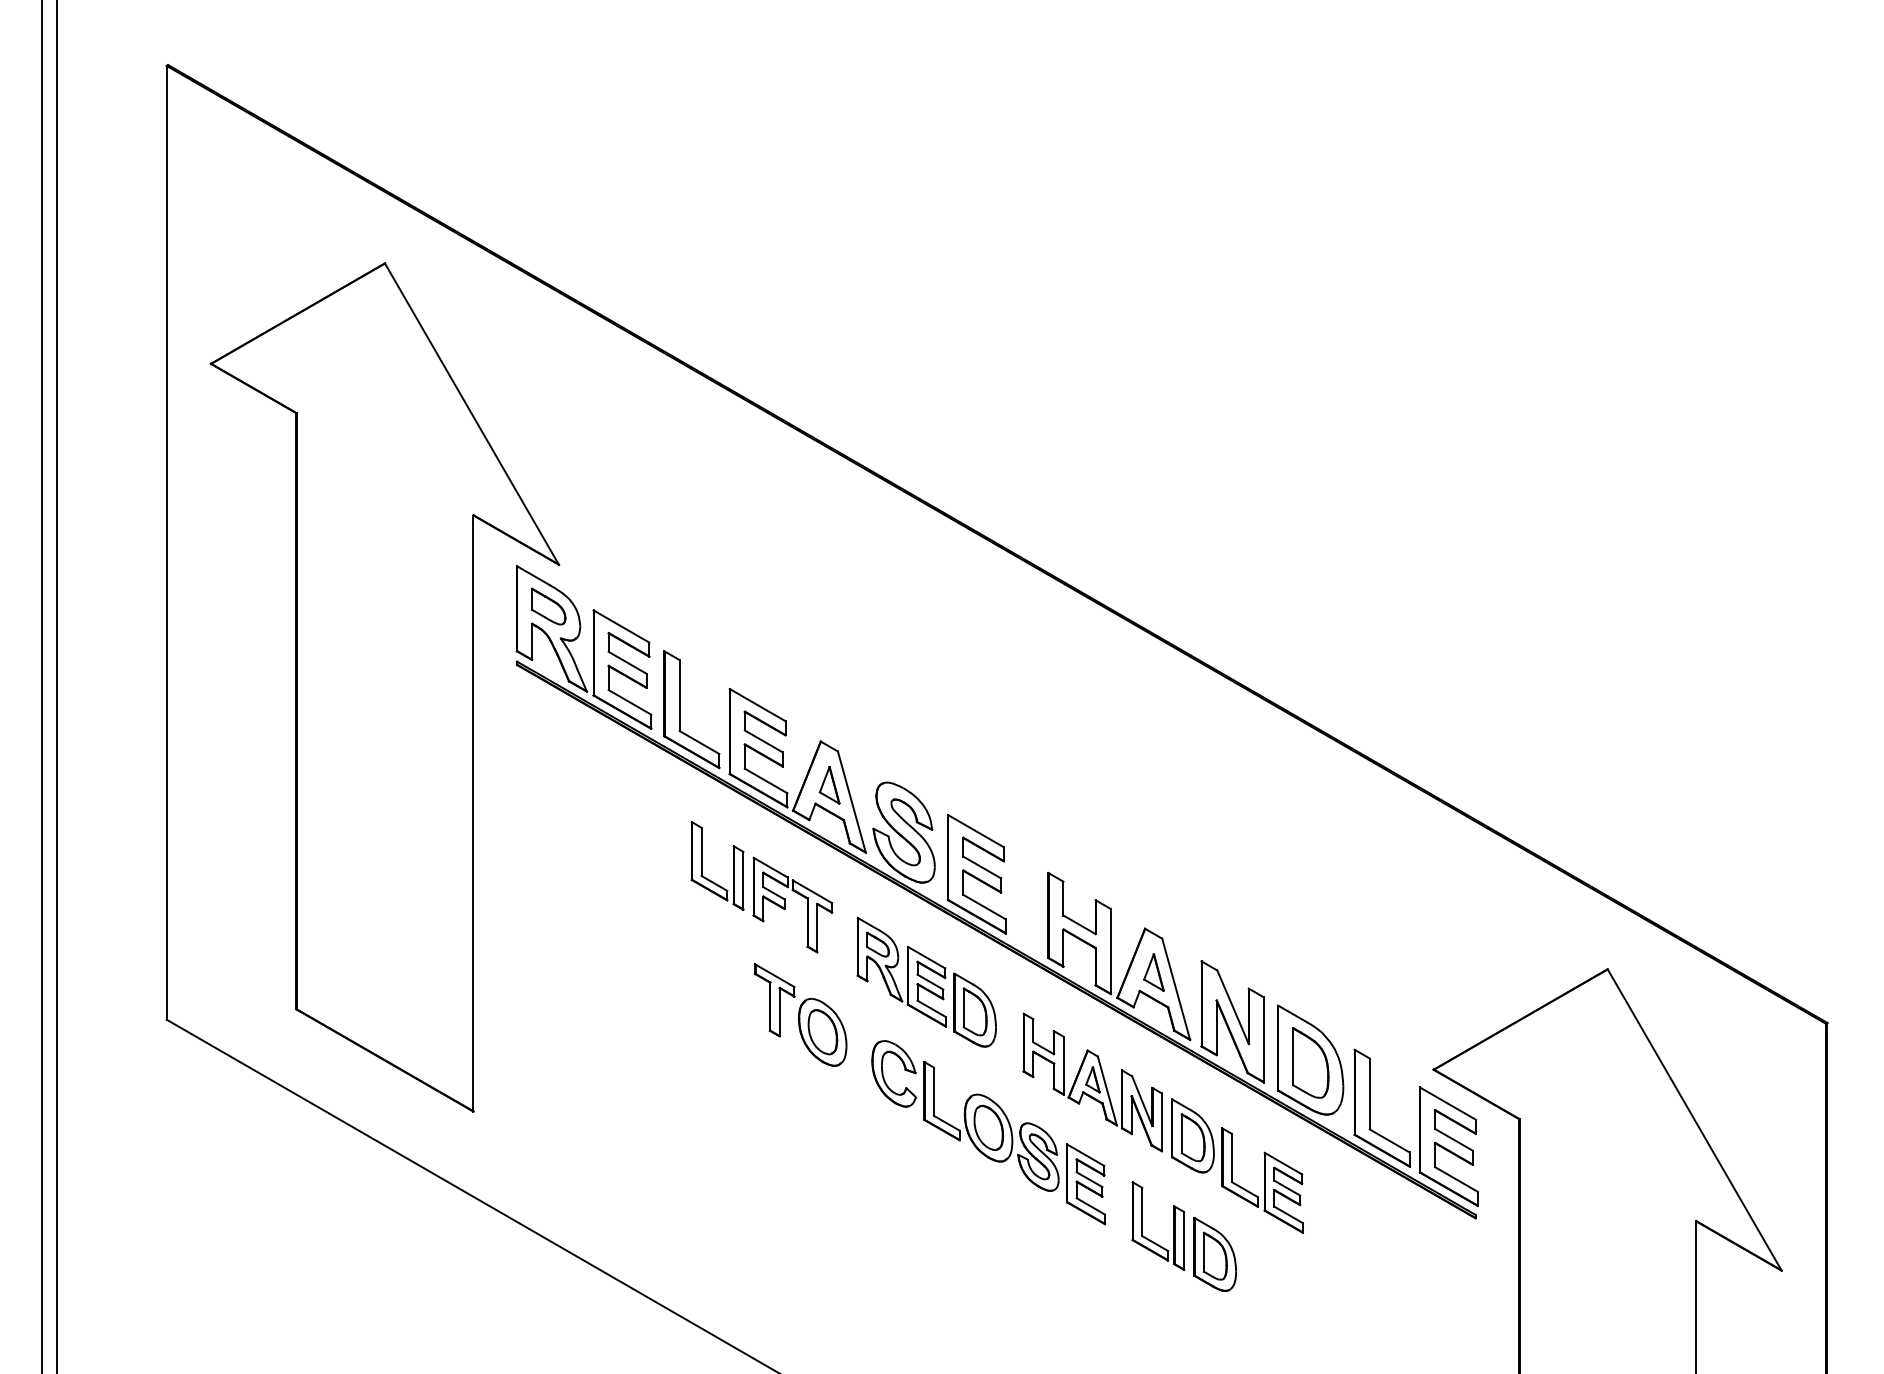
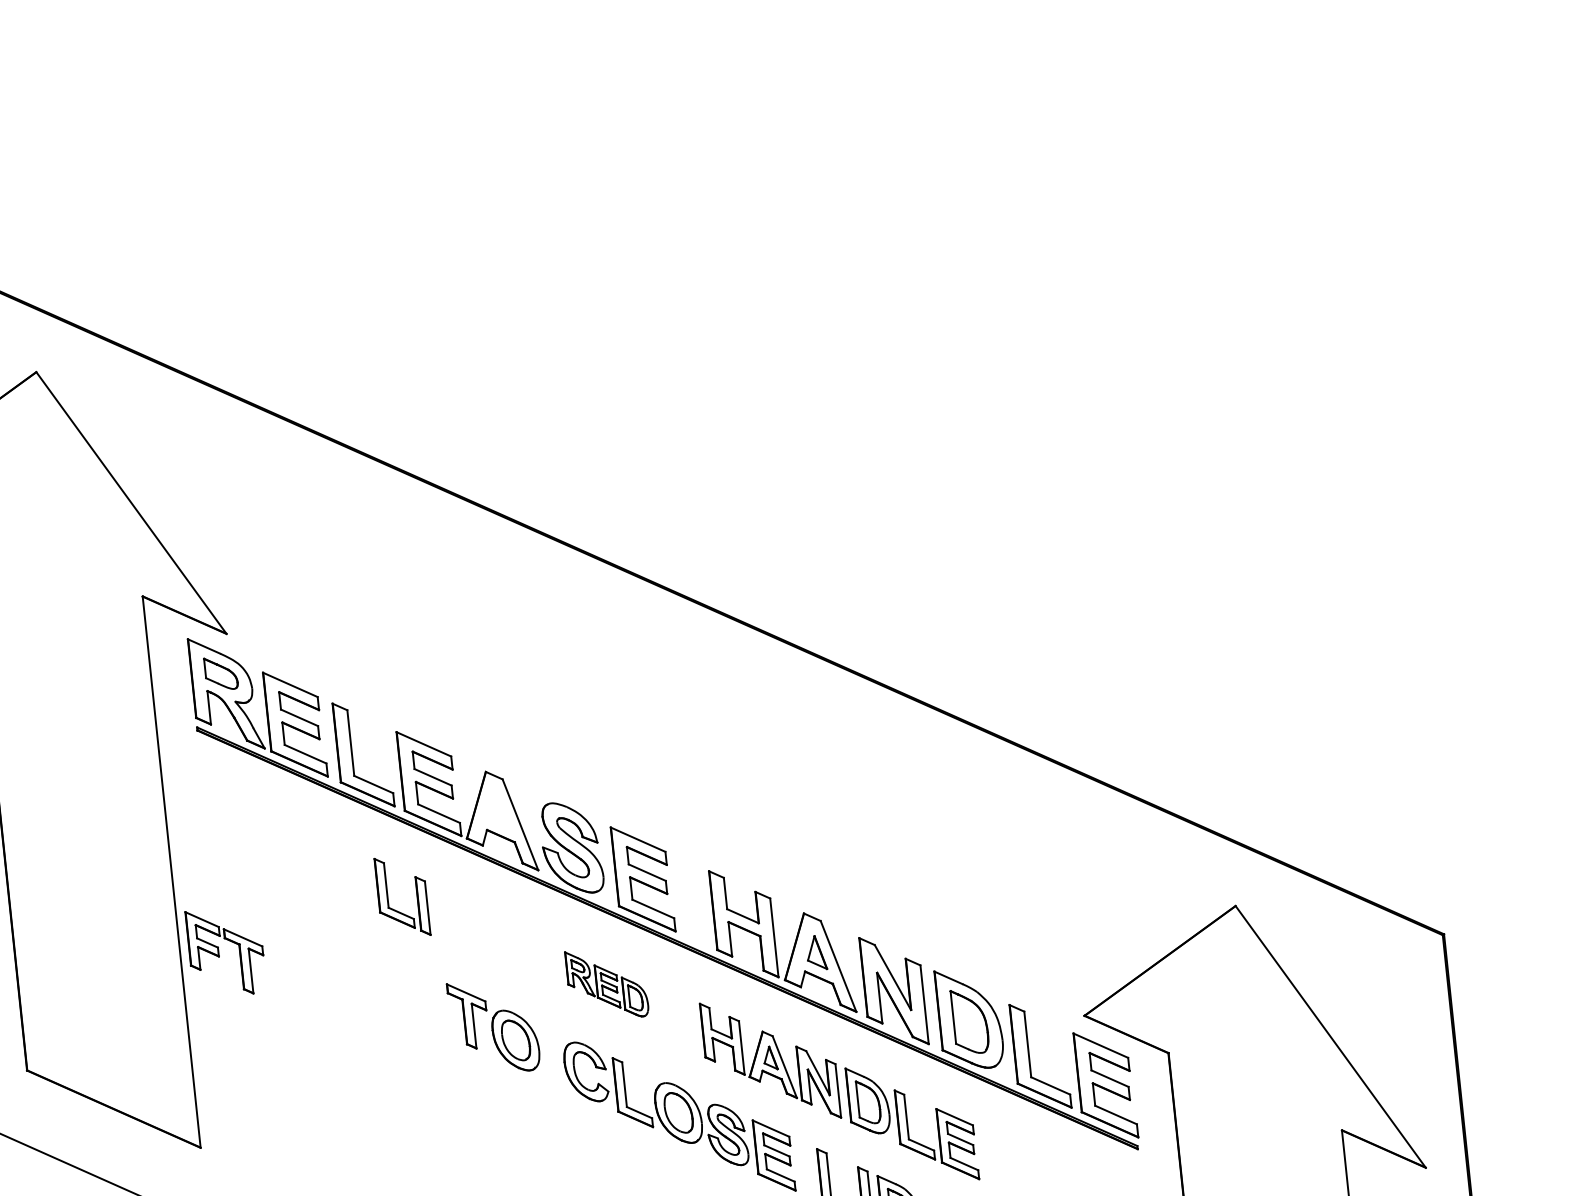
part: (829, 785) -> (498, 811), removed
part: (785, 904) -> (219, 952), moved
part: (926, 981) -> (606, 983), size x0.6

